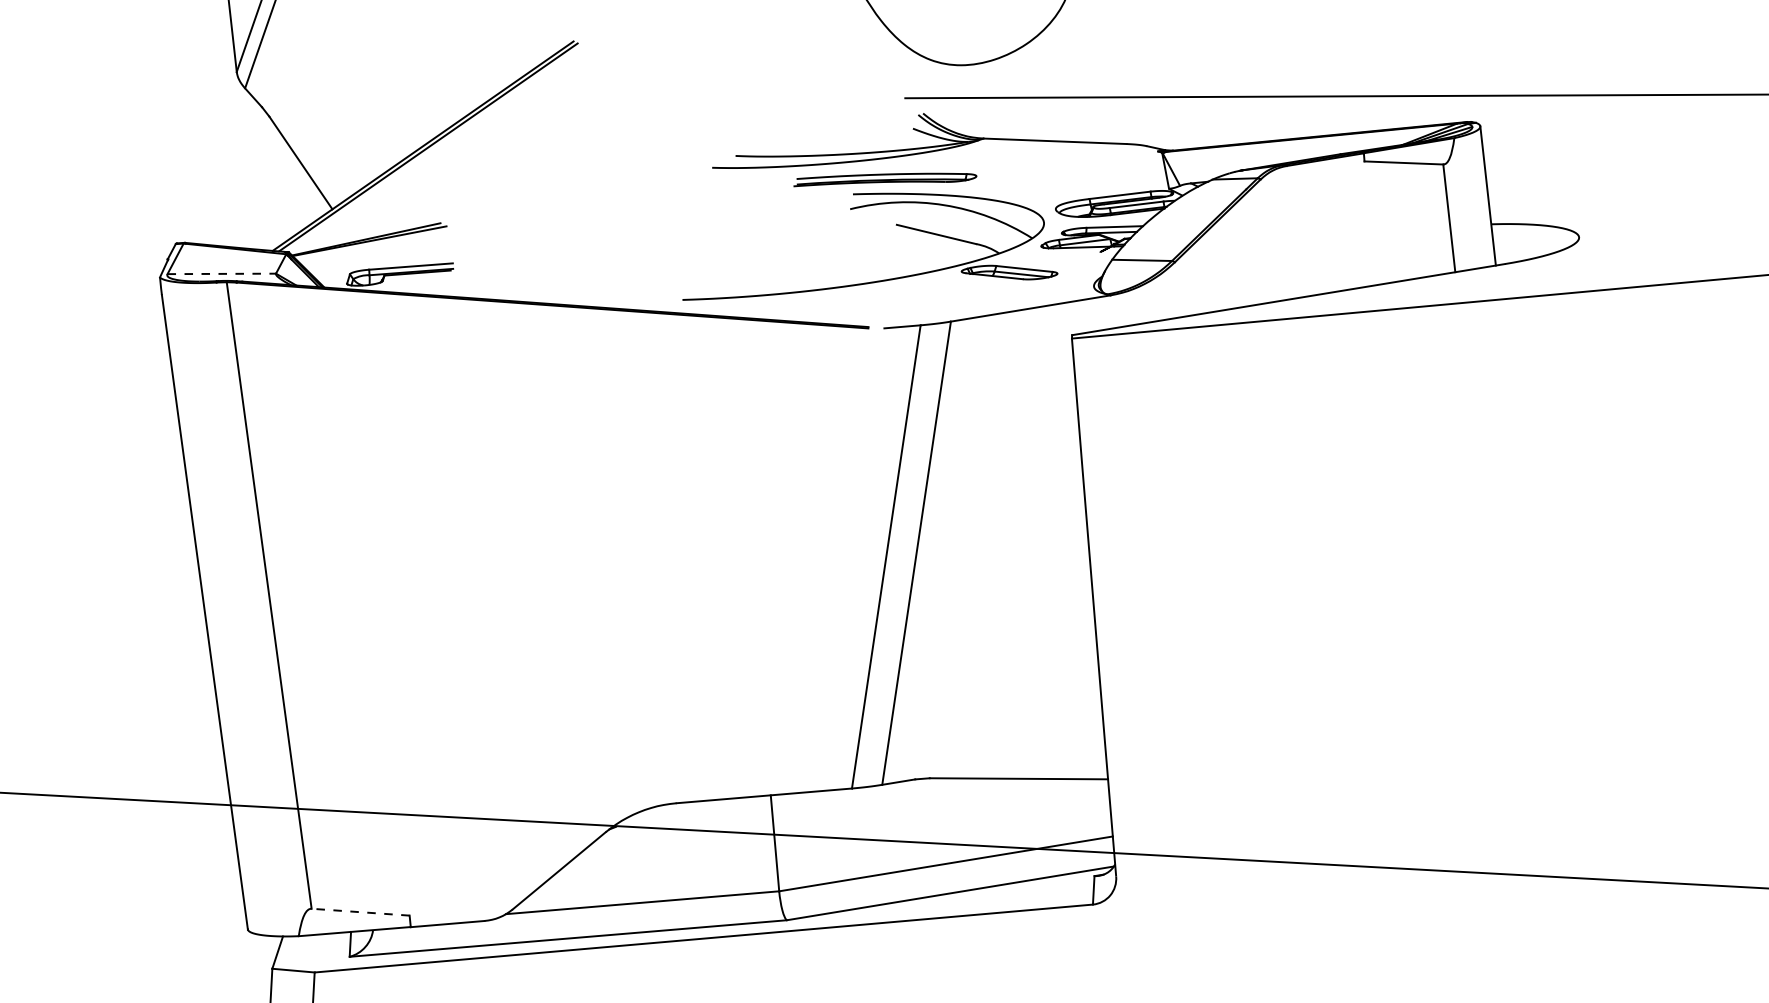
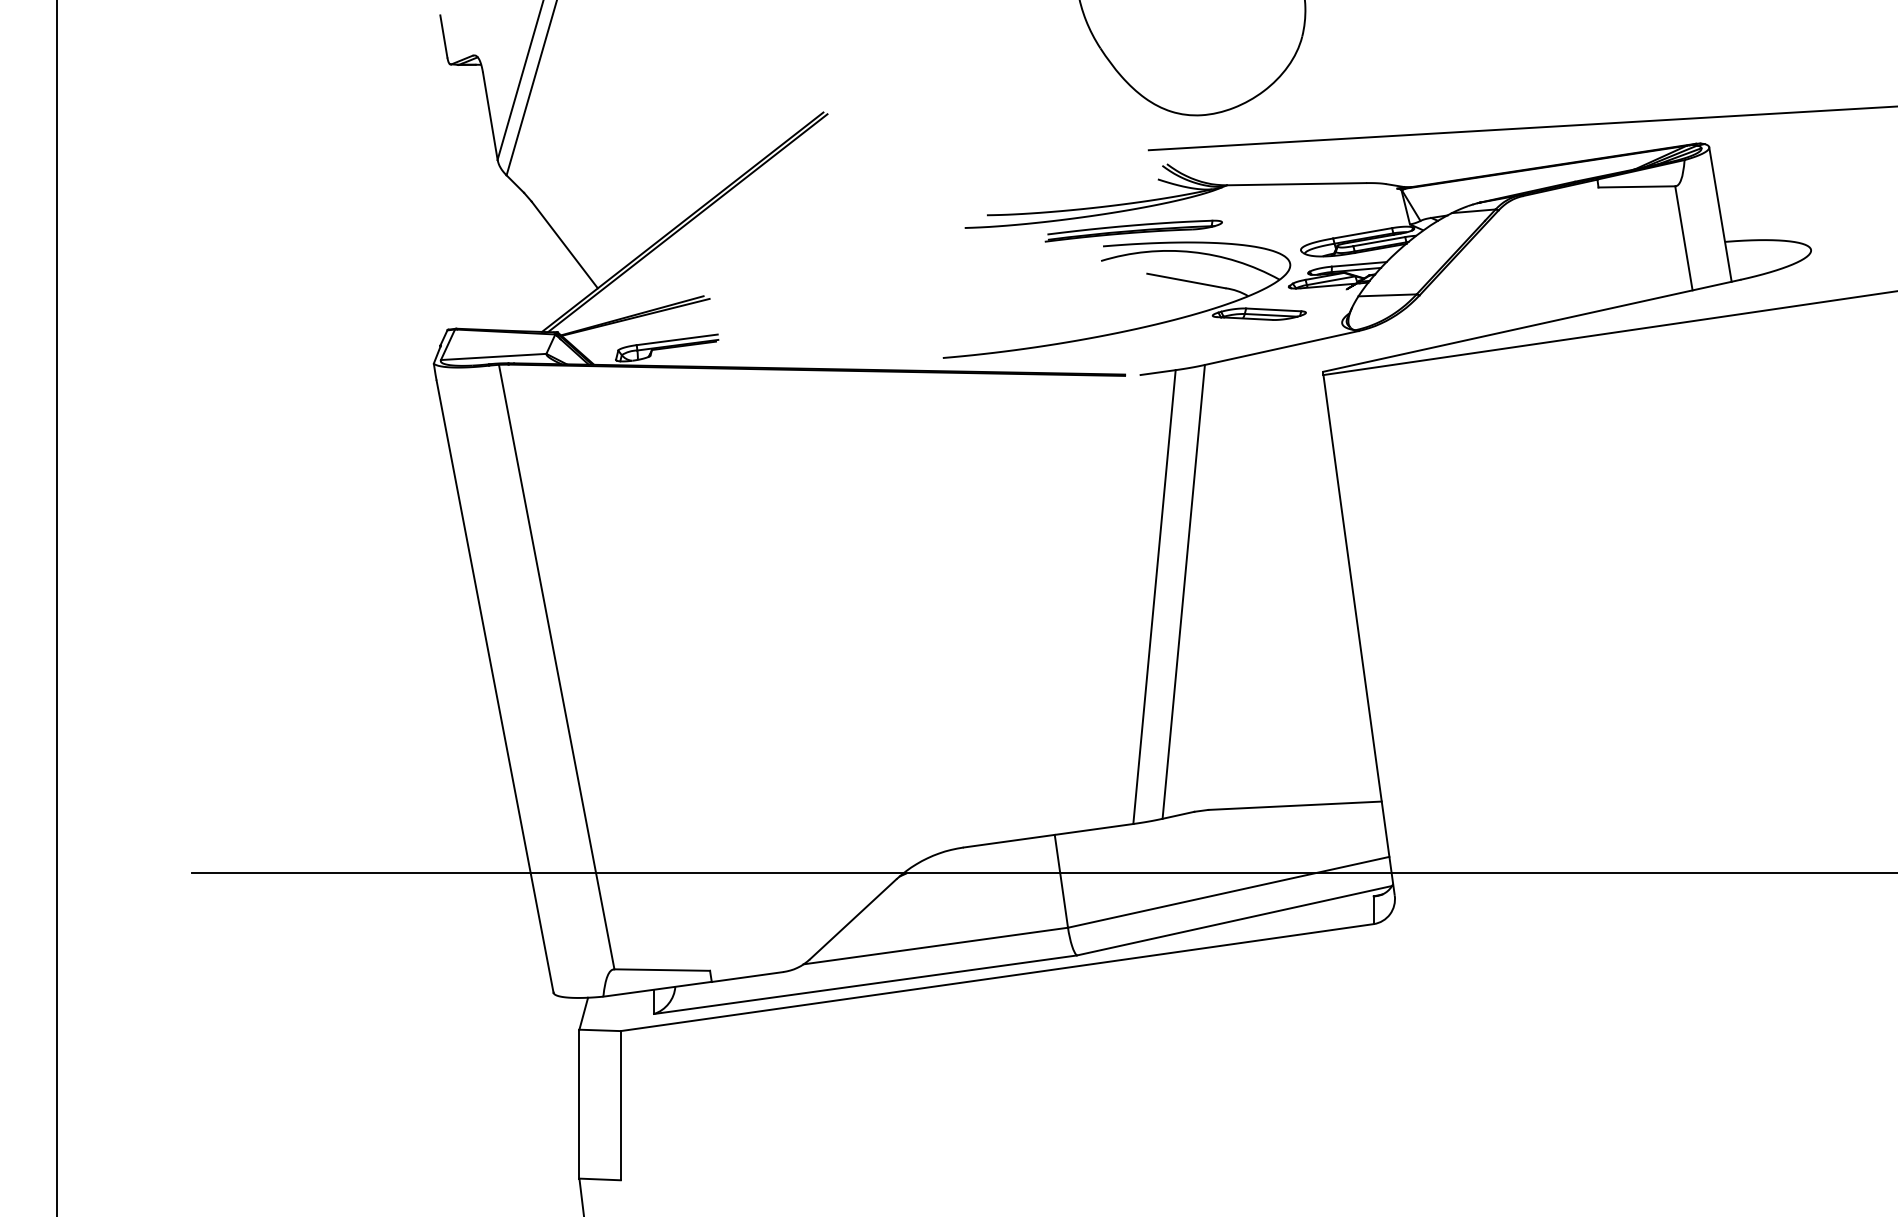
line: (221, 273) -> (493, 356), dashed -> solid
line: (360, 912) -> (662, 970), dashed -> solid

